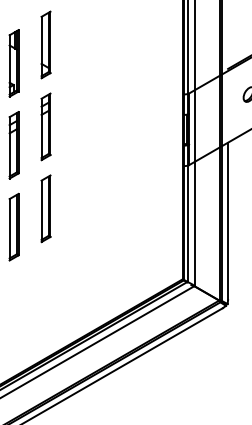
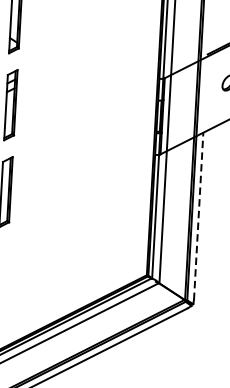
line: (228, 221) -> (199, 216), solid -> dashed

